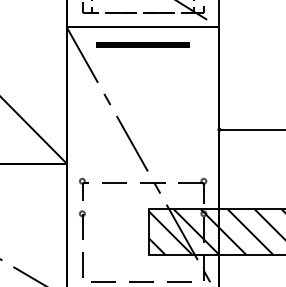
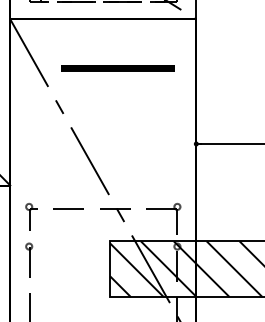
part: (142, 44) -> (117, 68), moved

